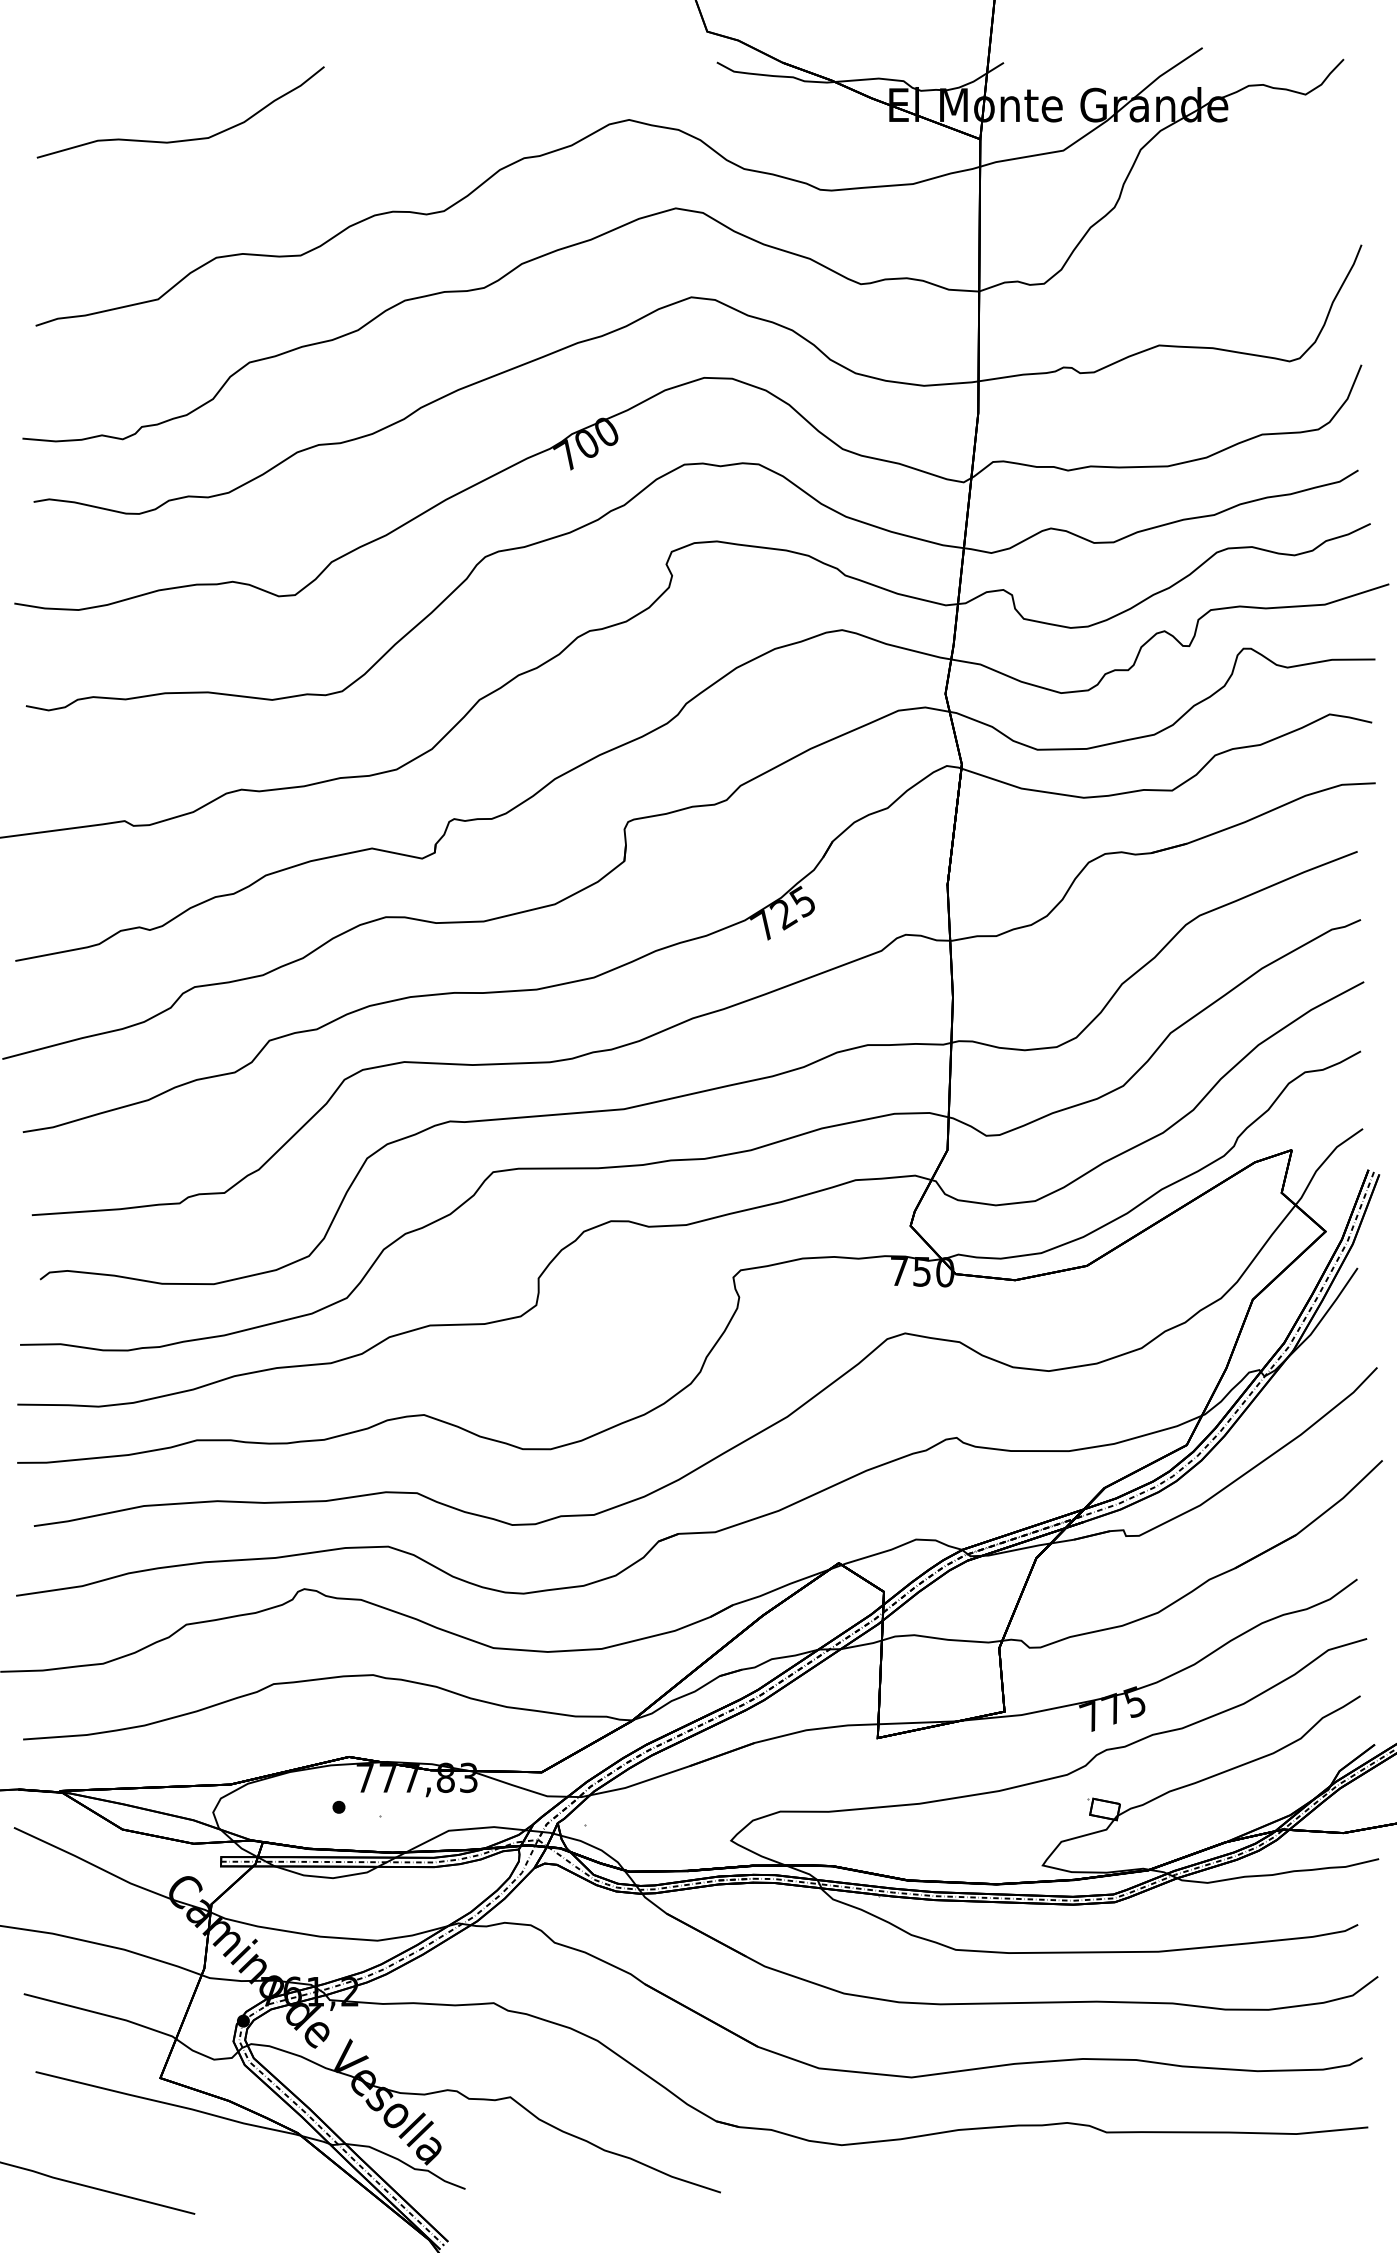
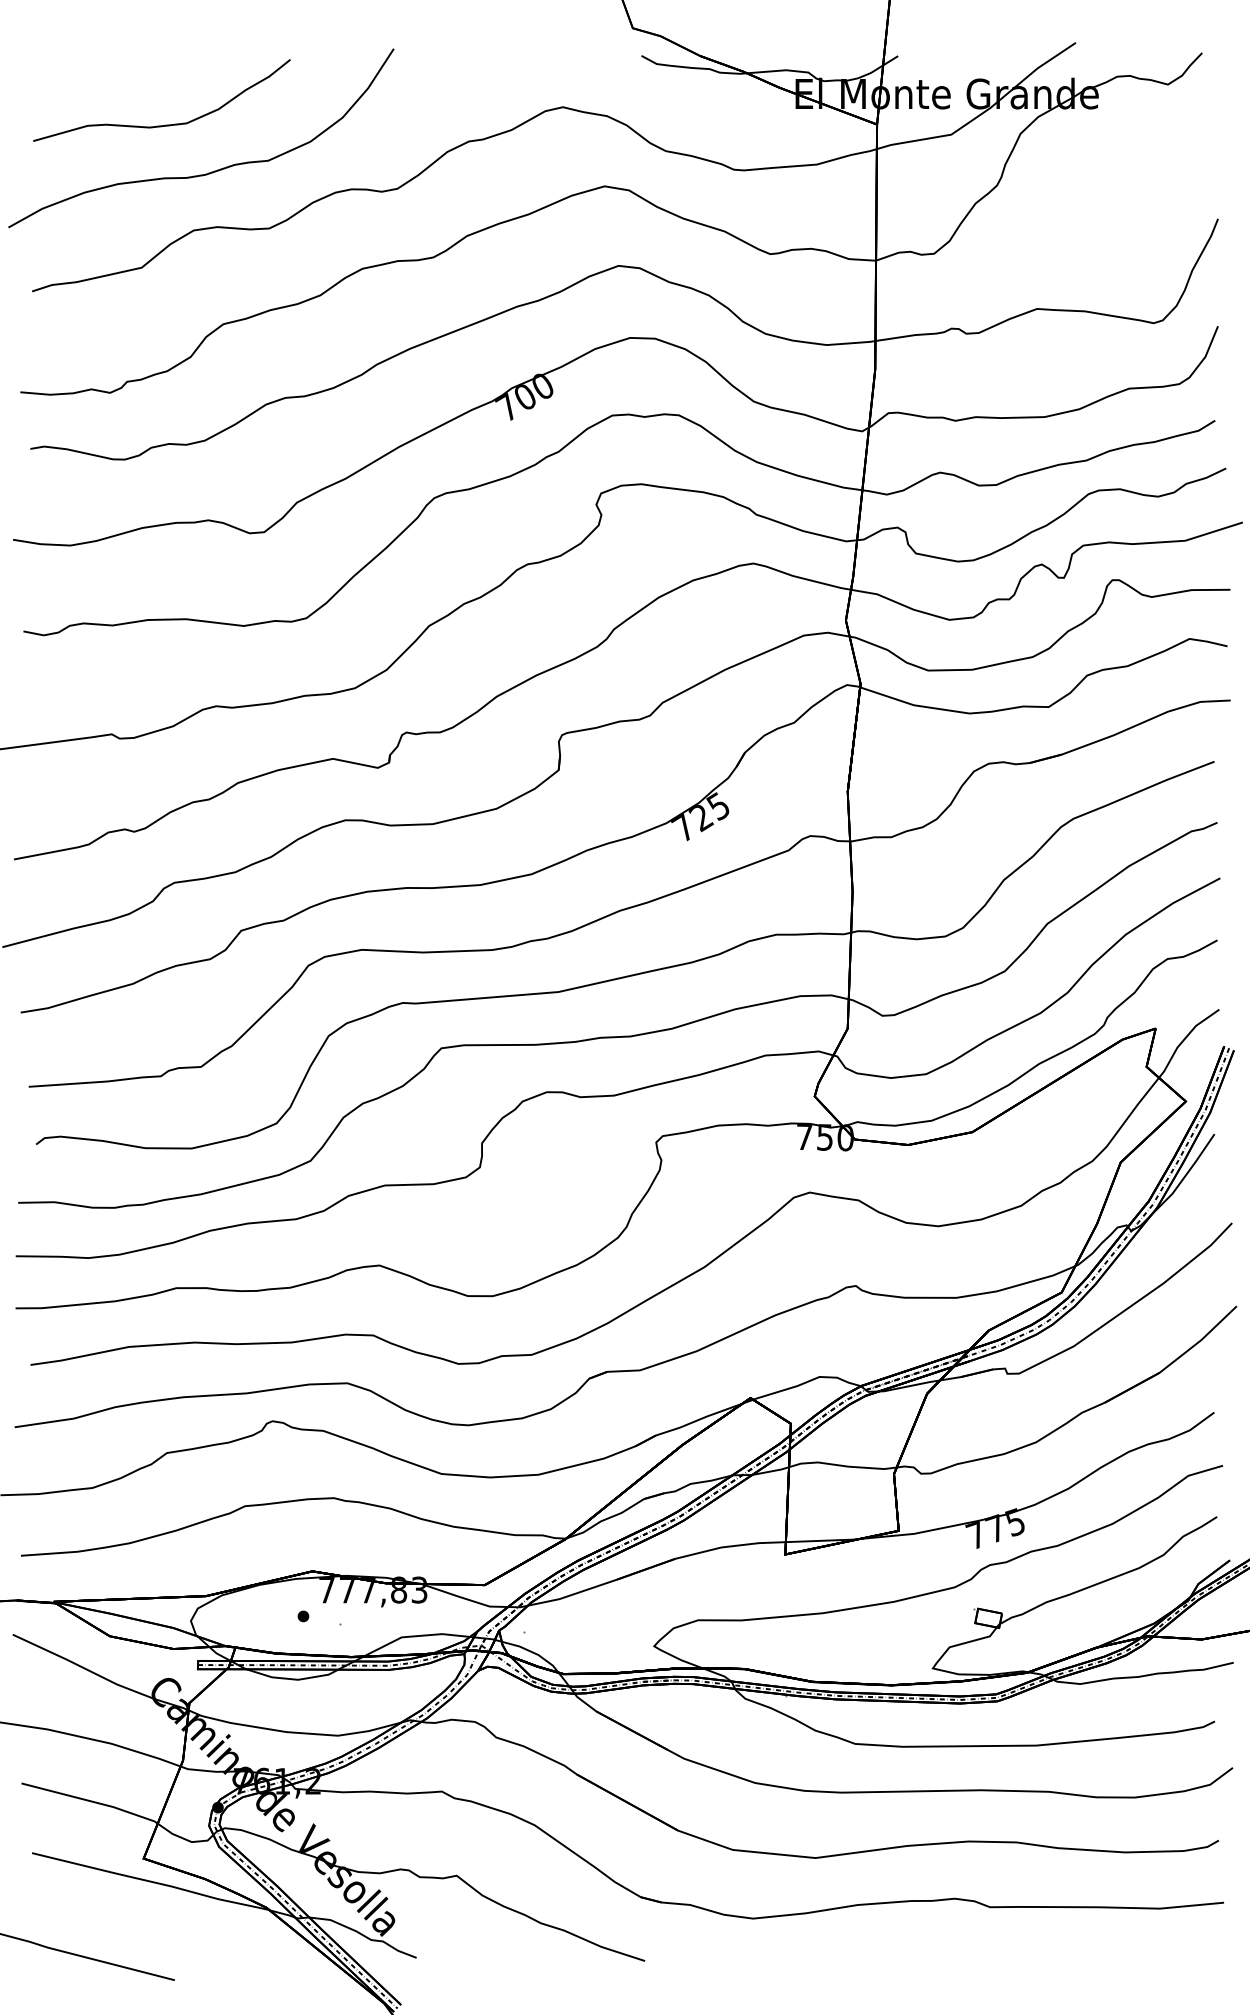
curve: (237, 191) -> (212, 171), added

